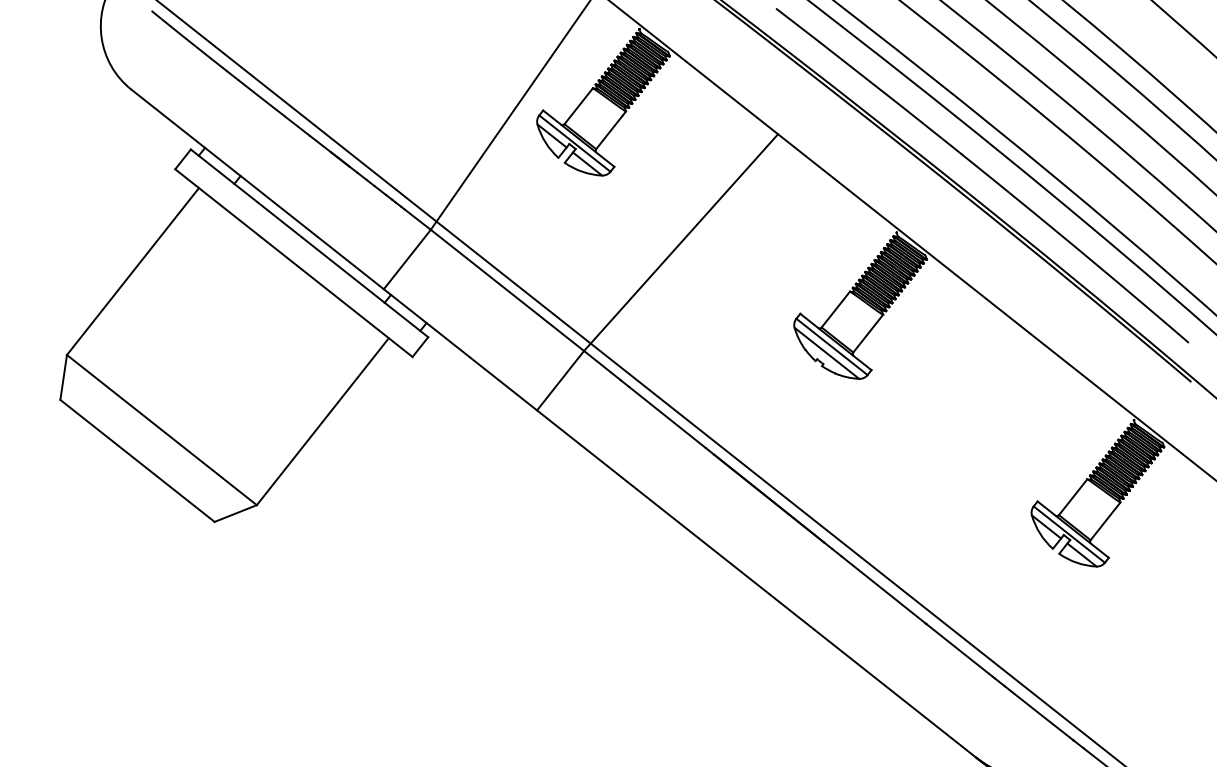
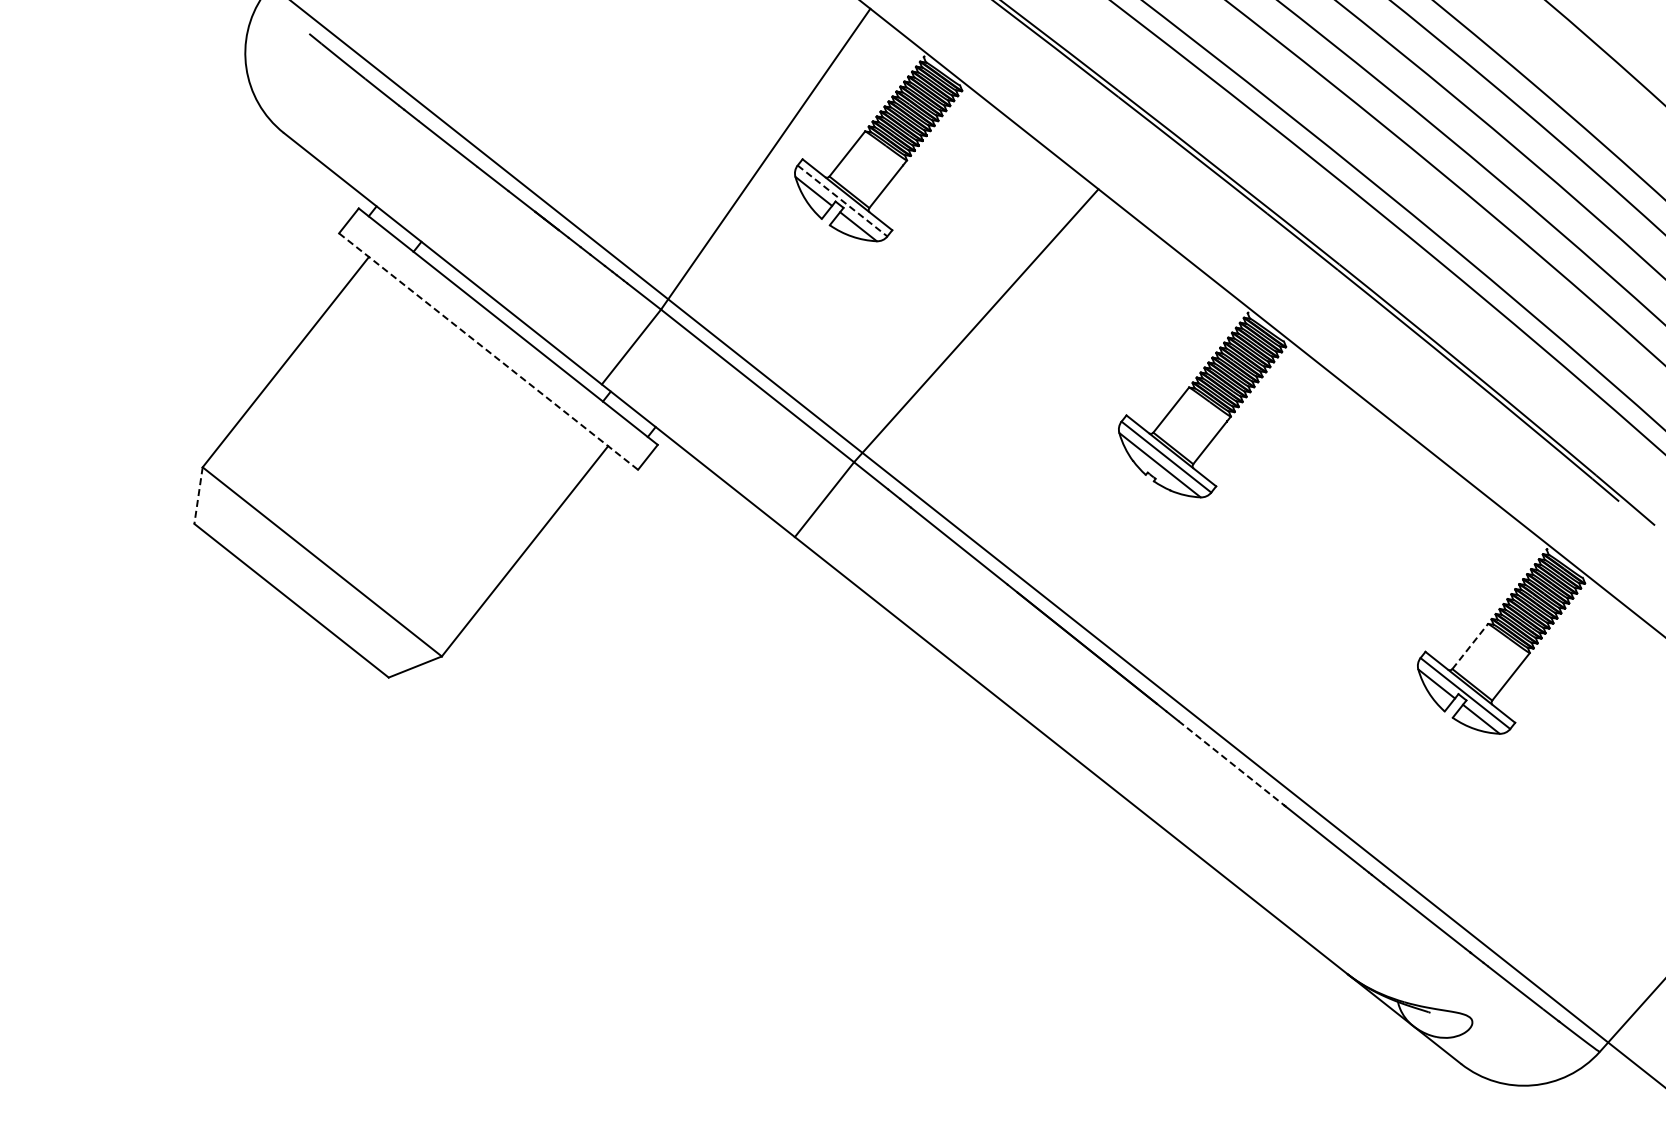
line: (574, 144) -> (842, 201), solid -> dashed
part: (982, 175) -> (1355, 241), removed
line: (293, 263) -> (488, 351), solid -> dashed
line: (63, 377) -> (198, 495), solid -> dashed
line: (1073, 497) -> (1470, 646), solid -> dashed
line: (883, 590) -> (1231, 763), solid -> dashed

